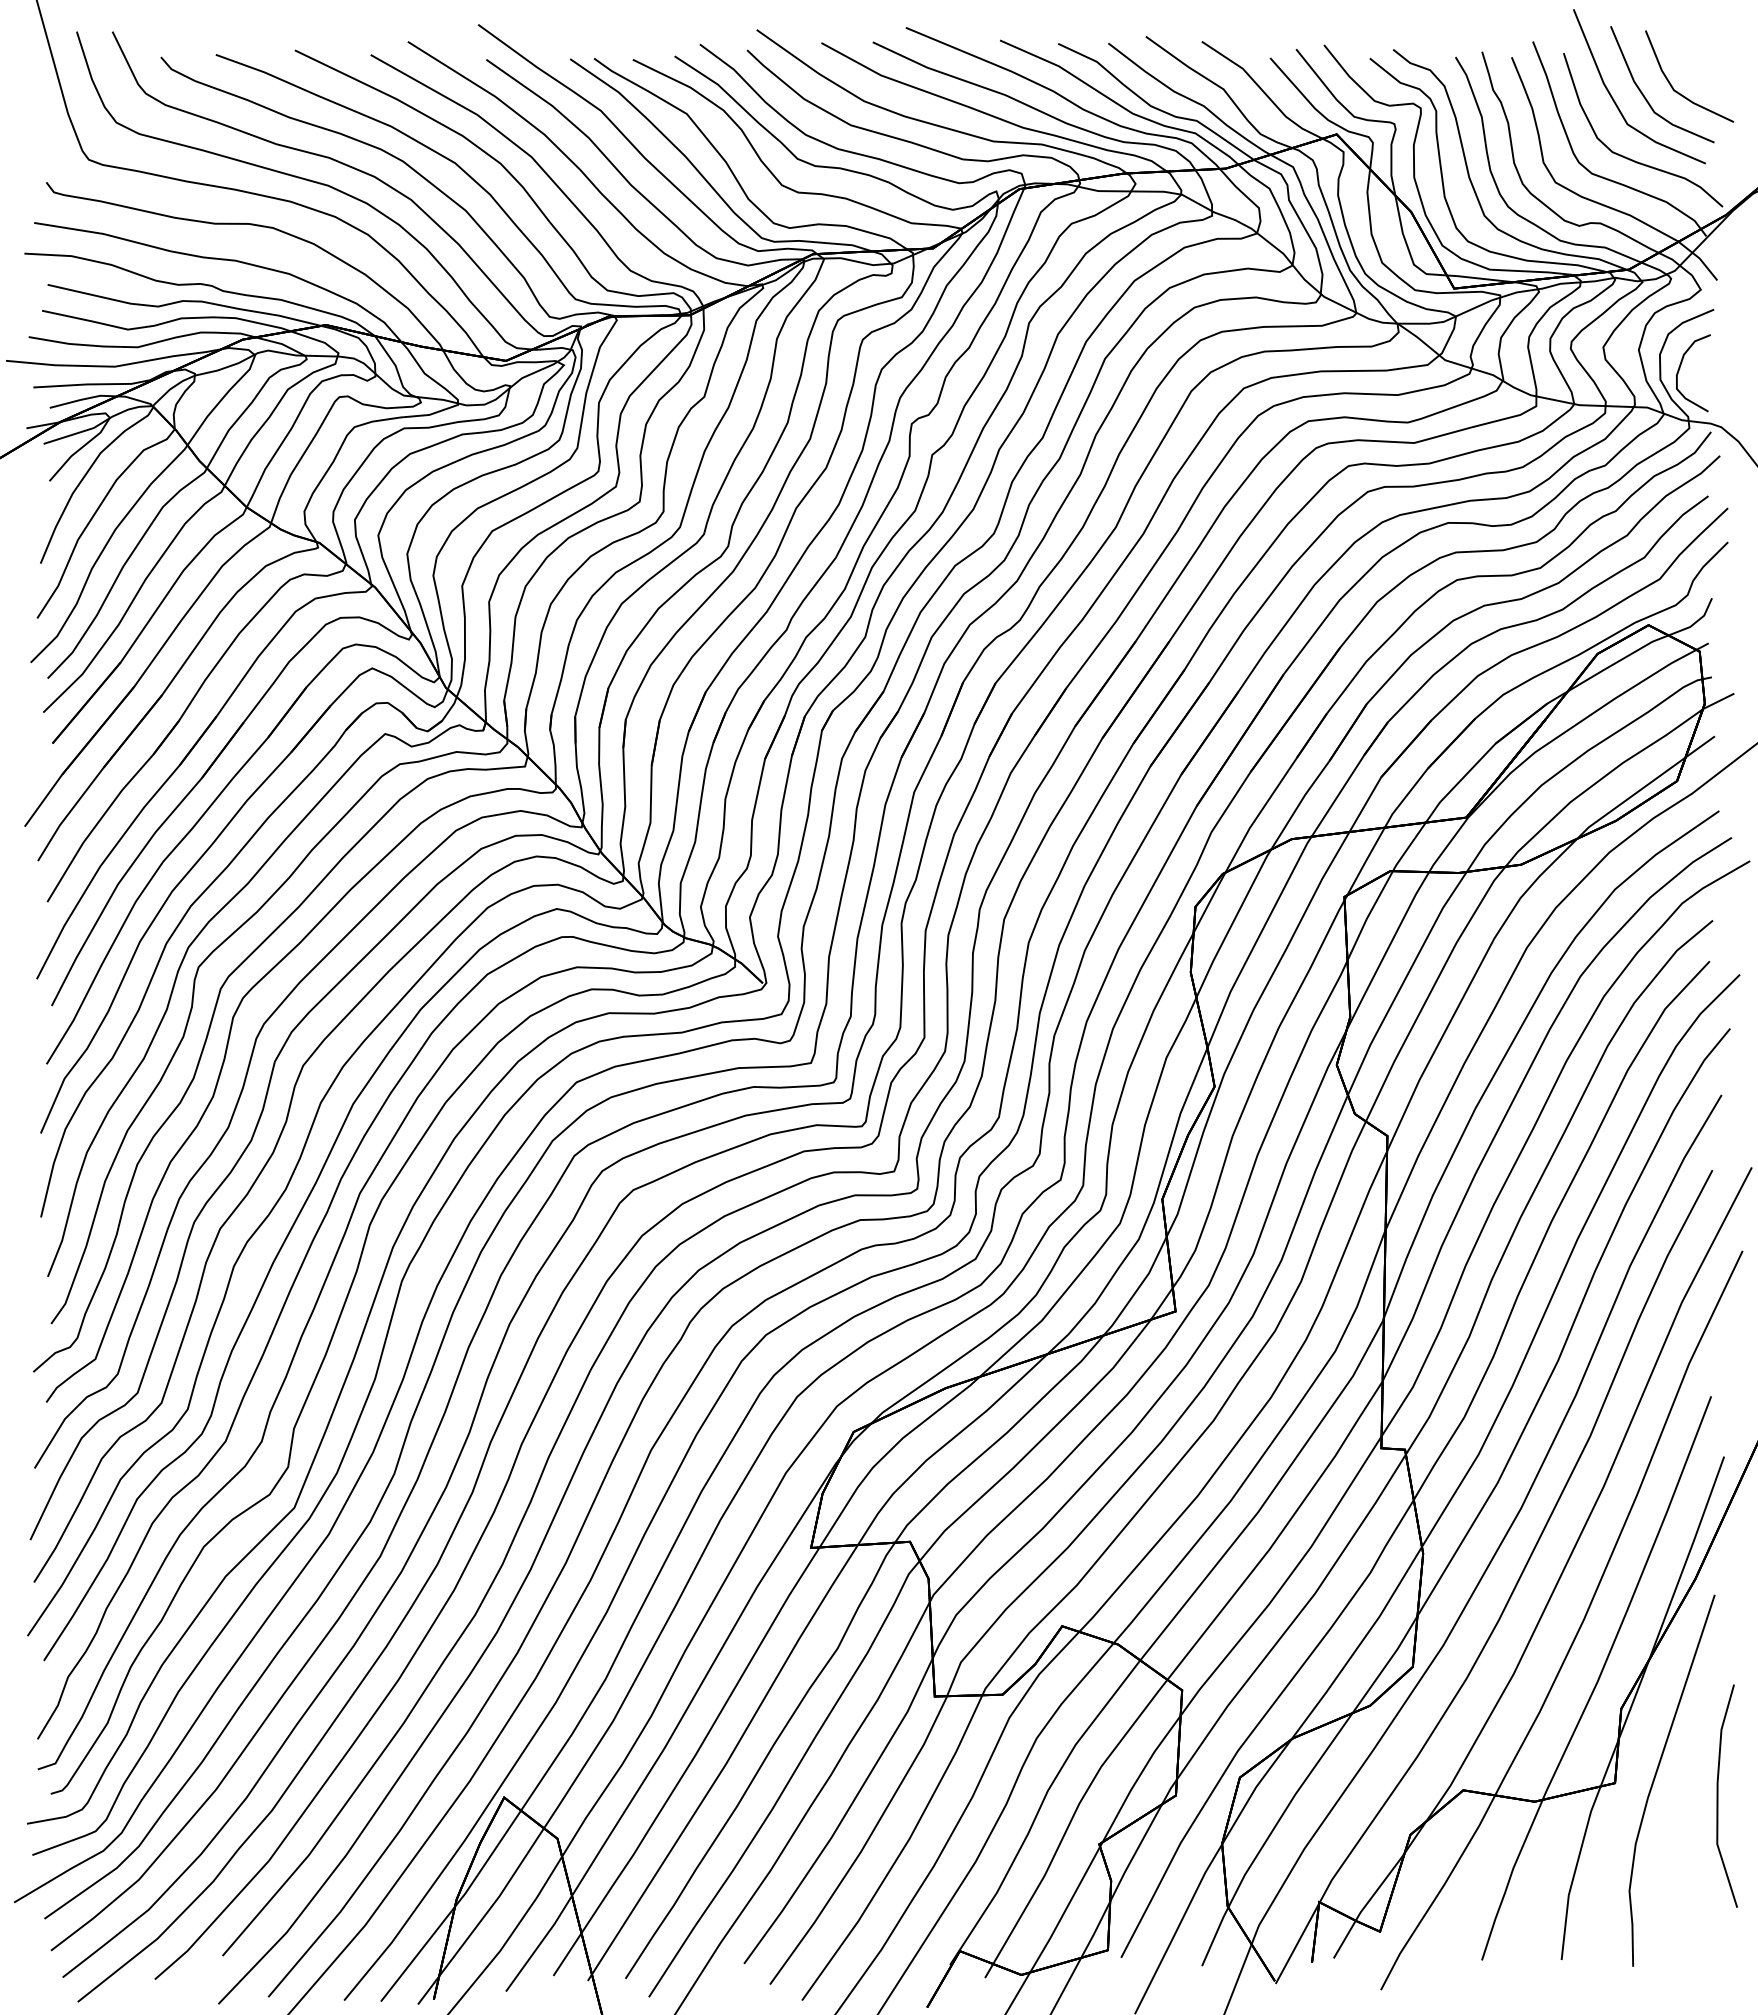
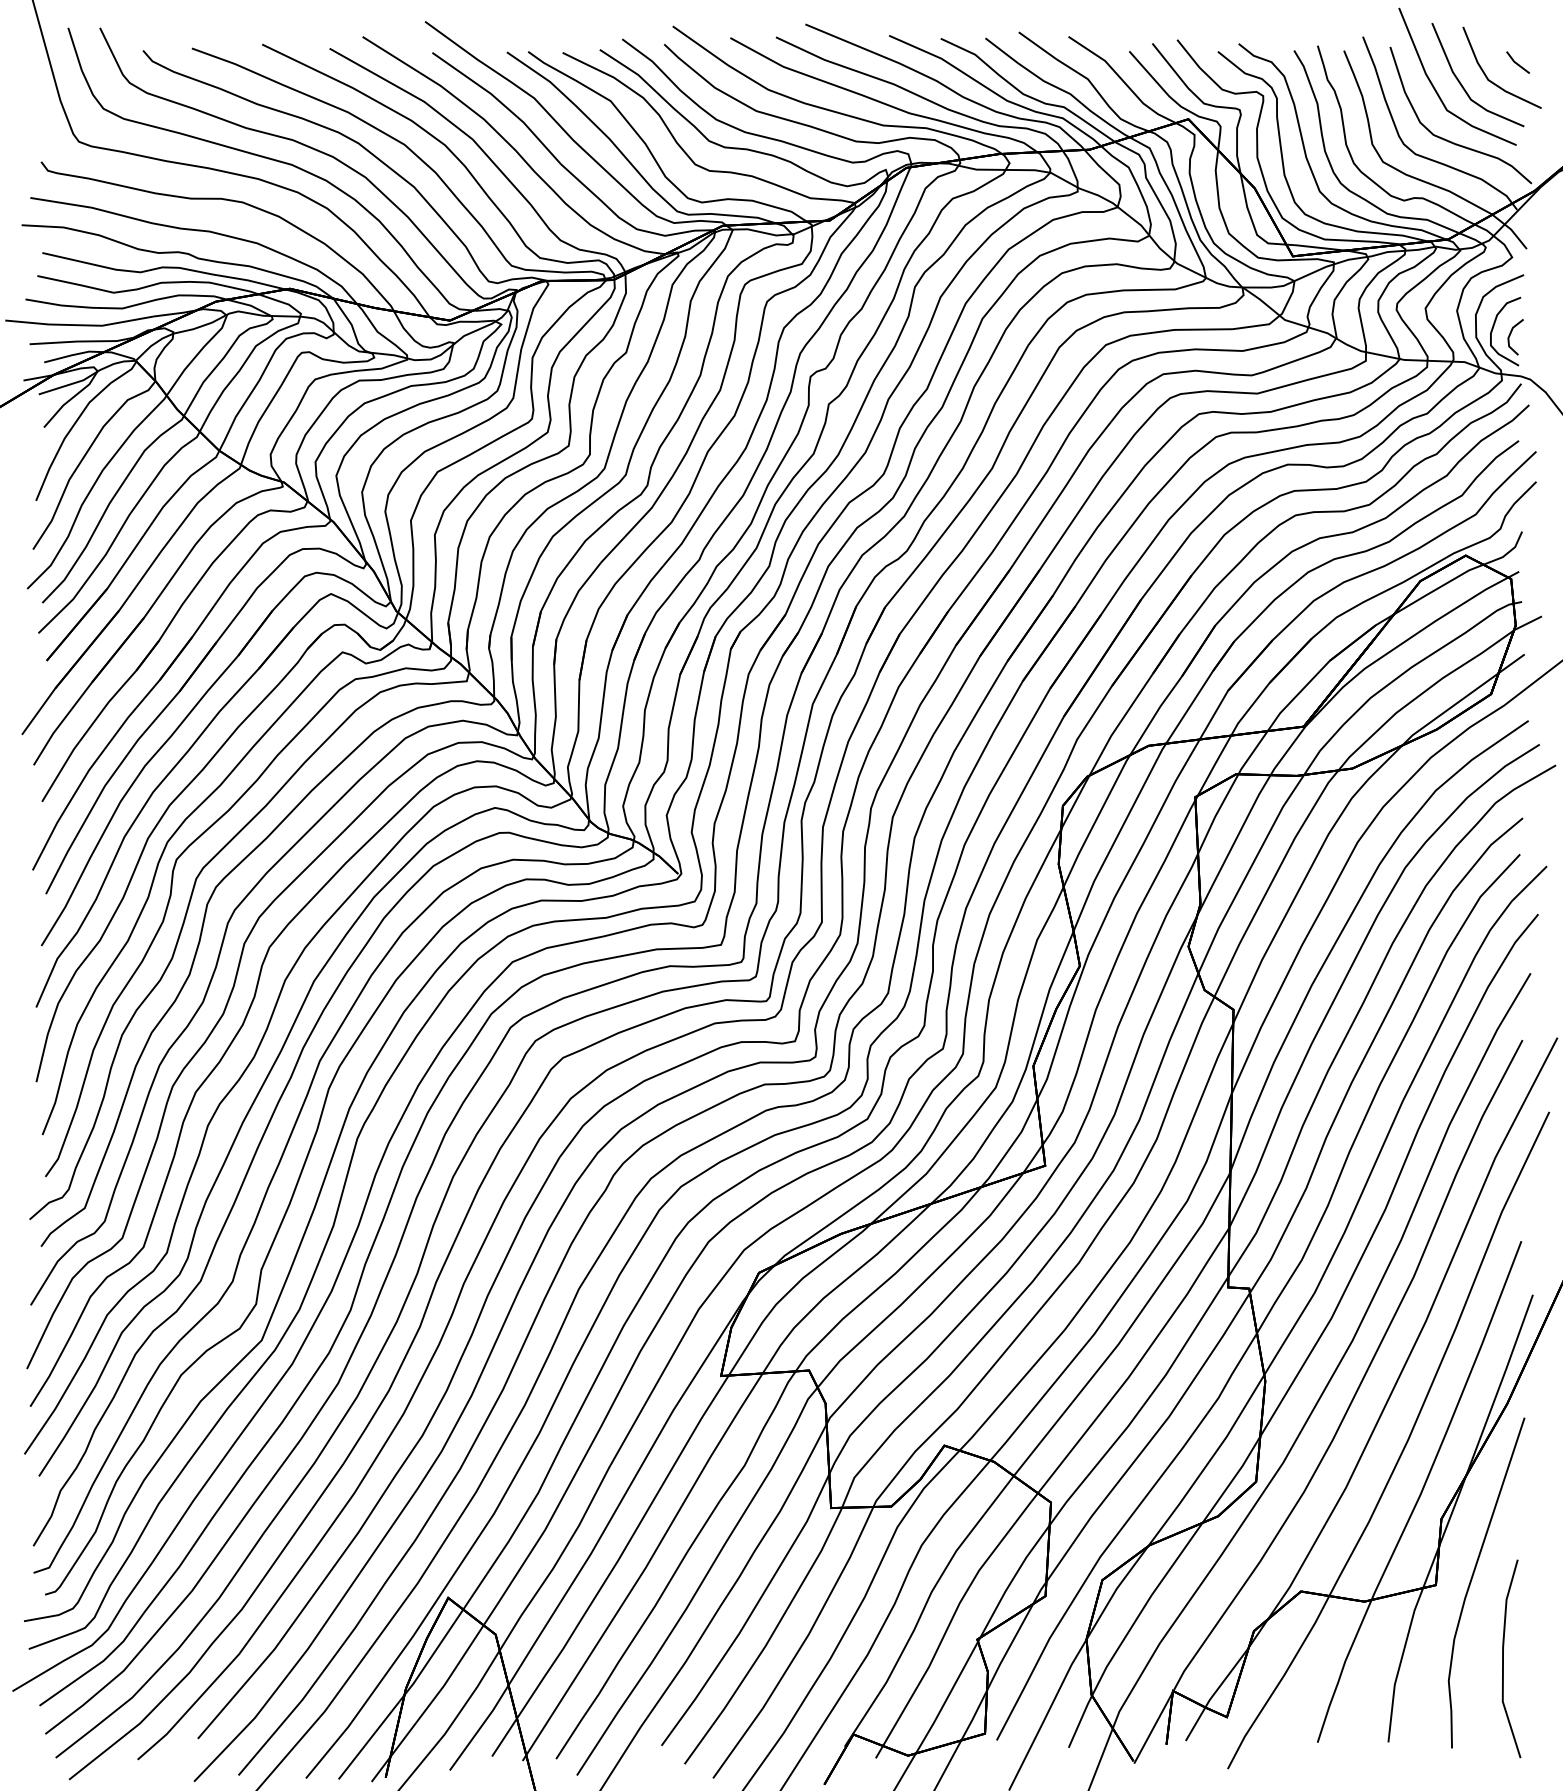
line: (1707, 71) -> (1518, 63), added
line: (1699, 376) -> (1511, 334), added
line: (1718, 1795) -> (1503, 1658), moved

